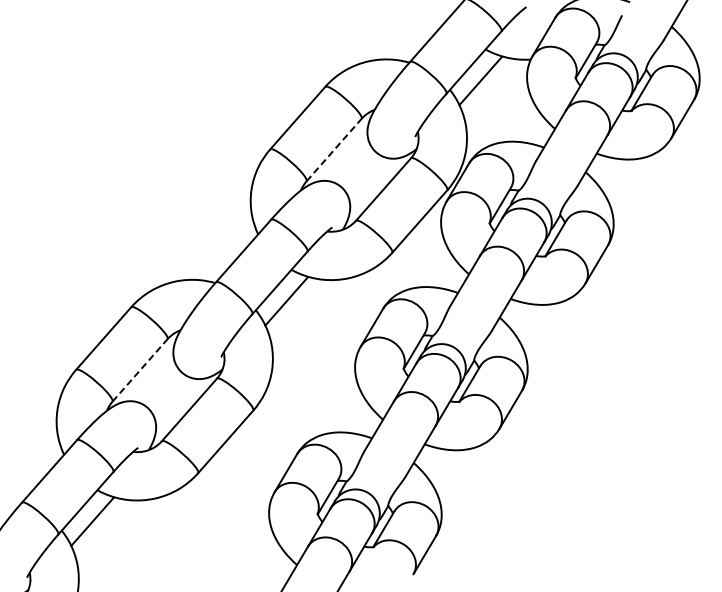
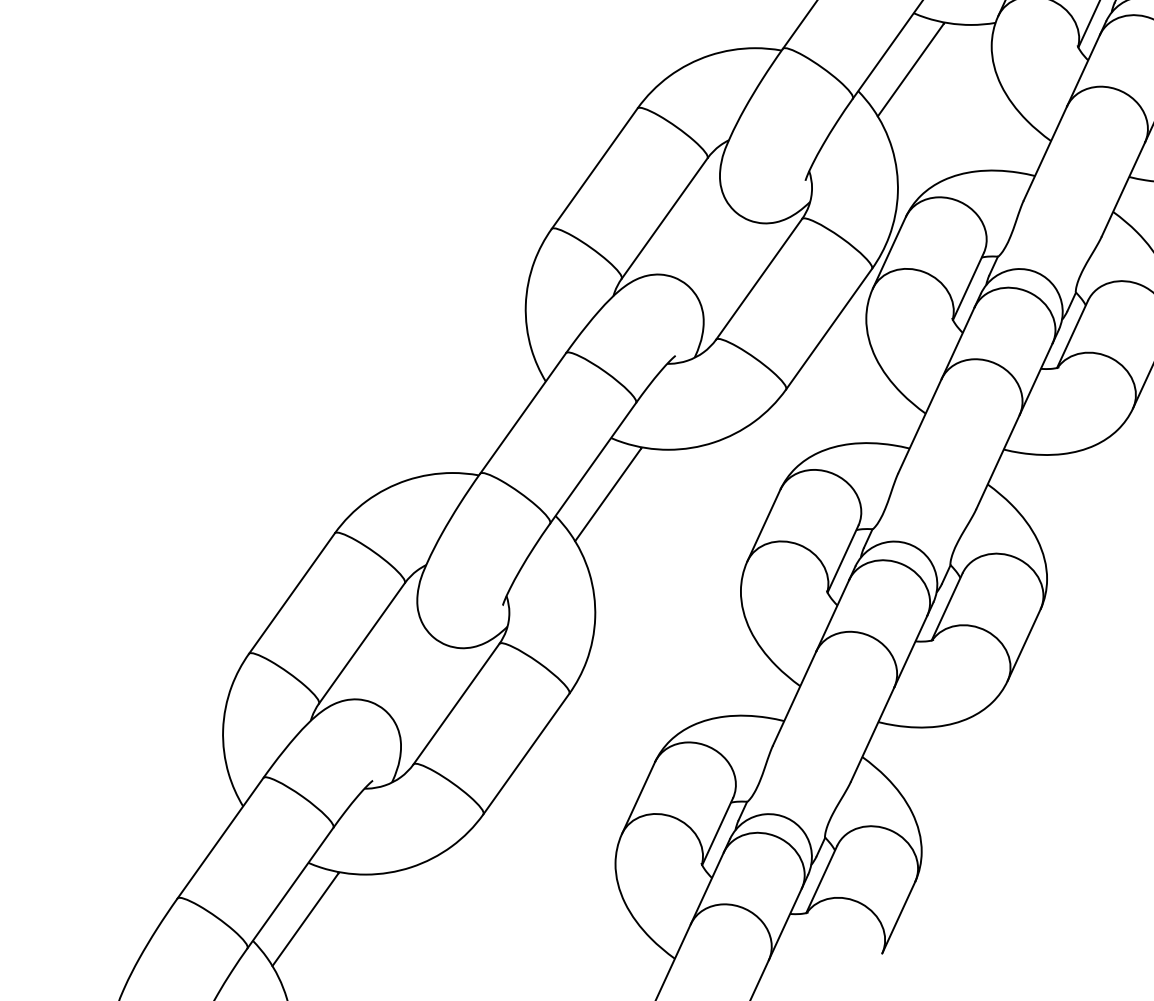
line: (334, 150) -> (665, 219), dashed -> solid
line: (140, 370) -> (362, 643), dashed -> solid

